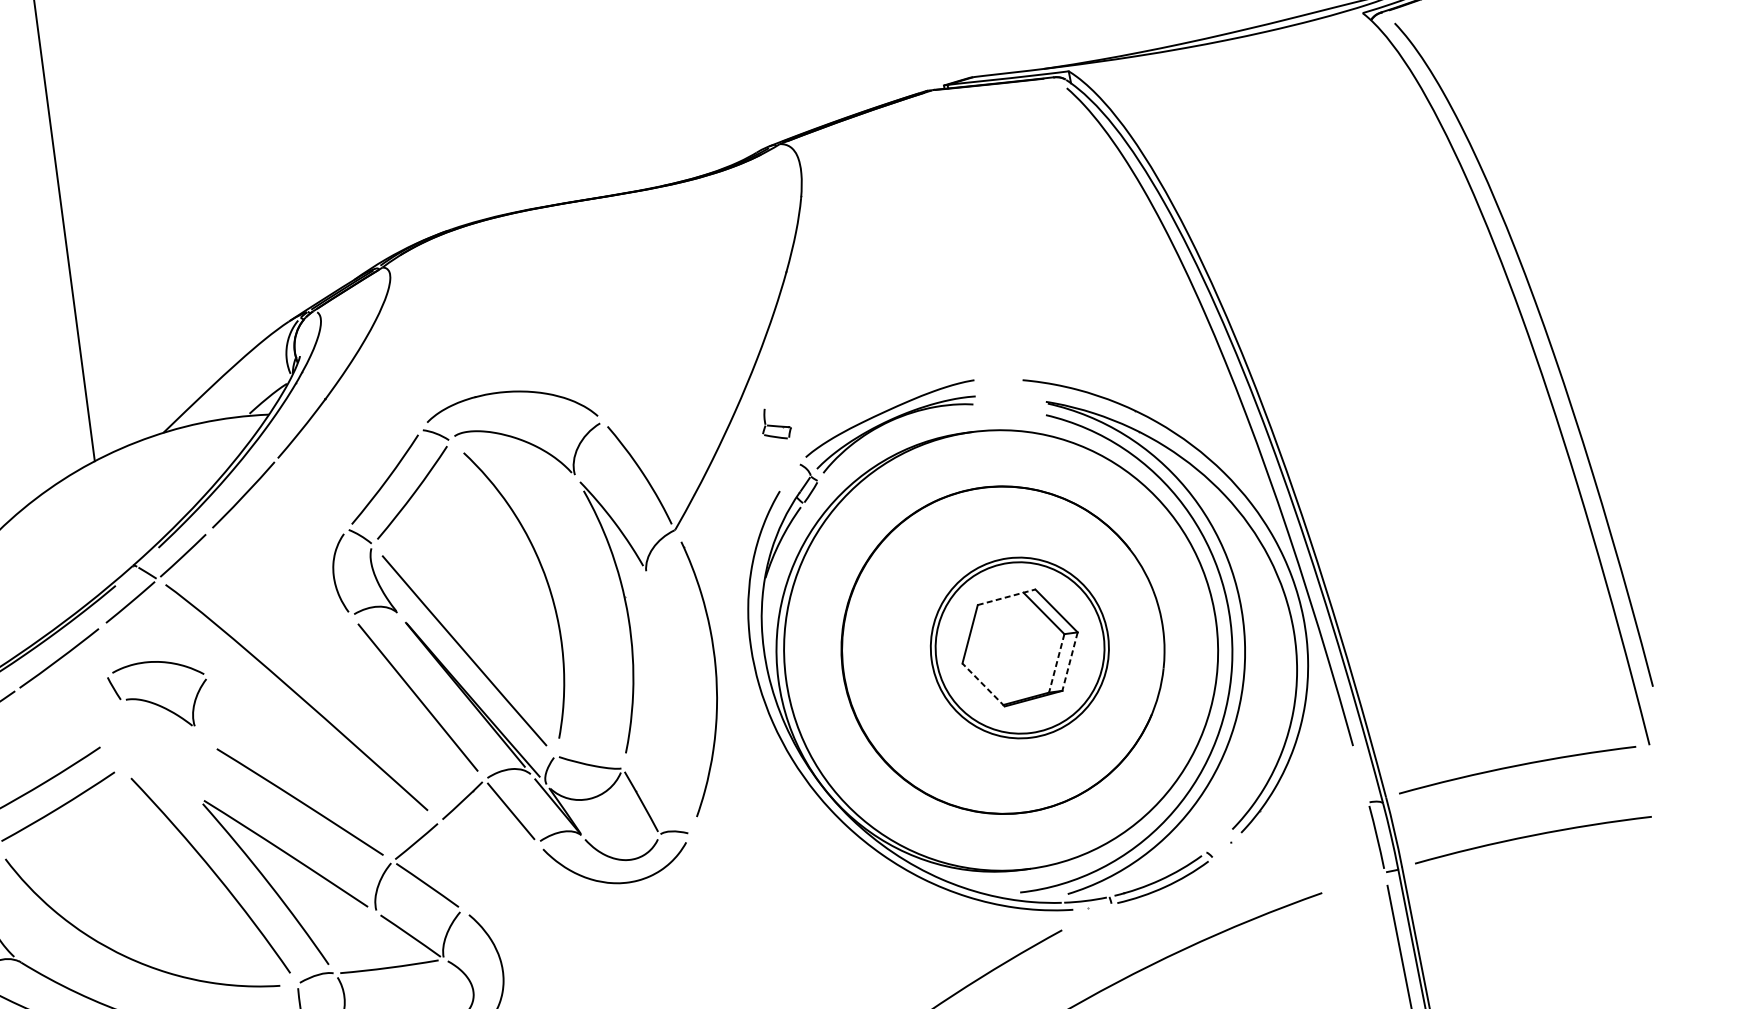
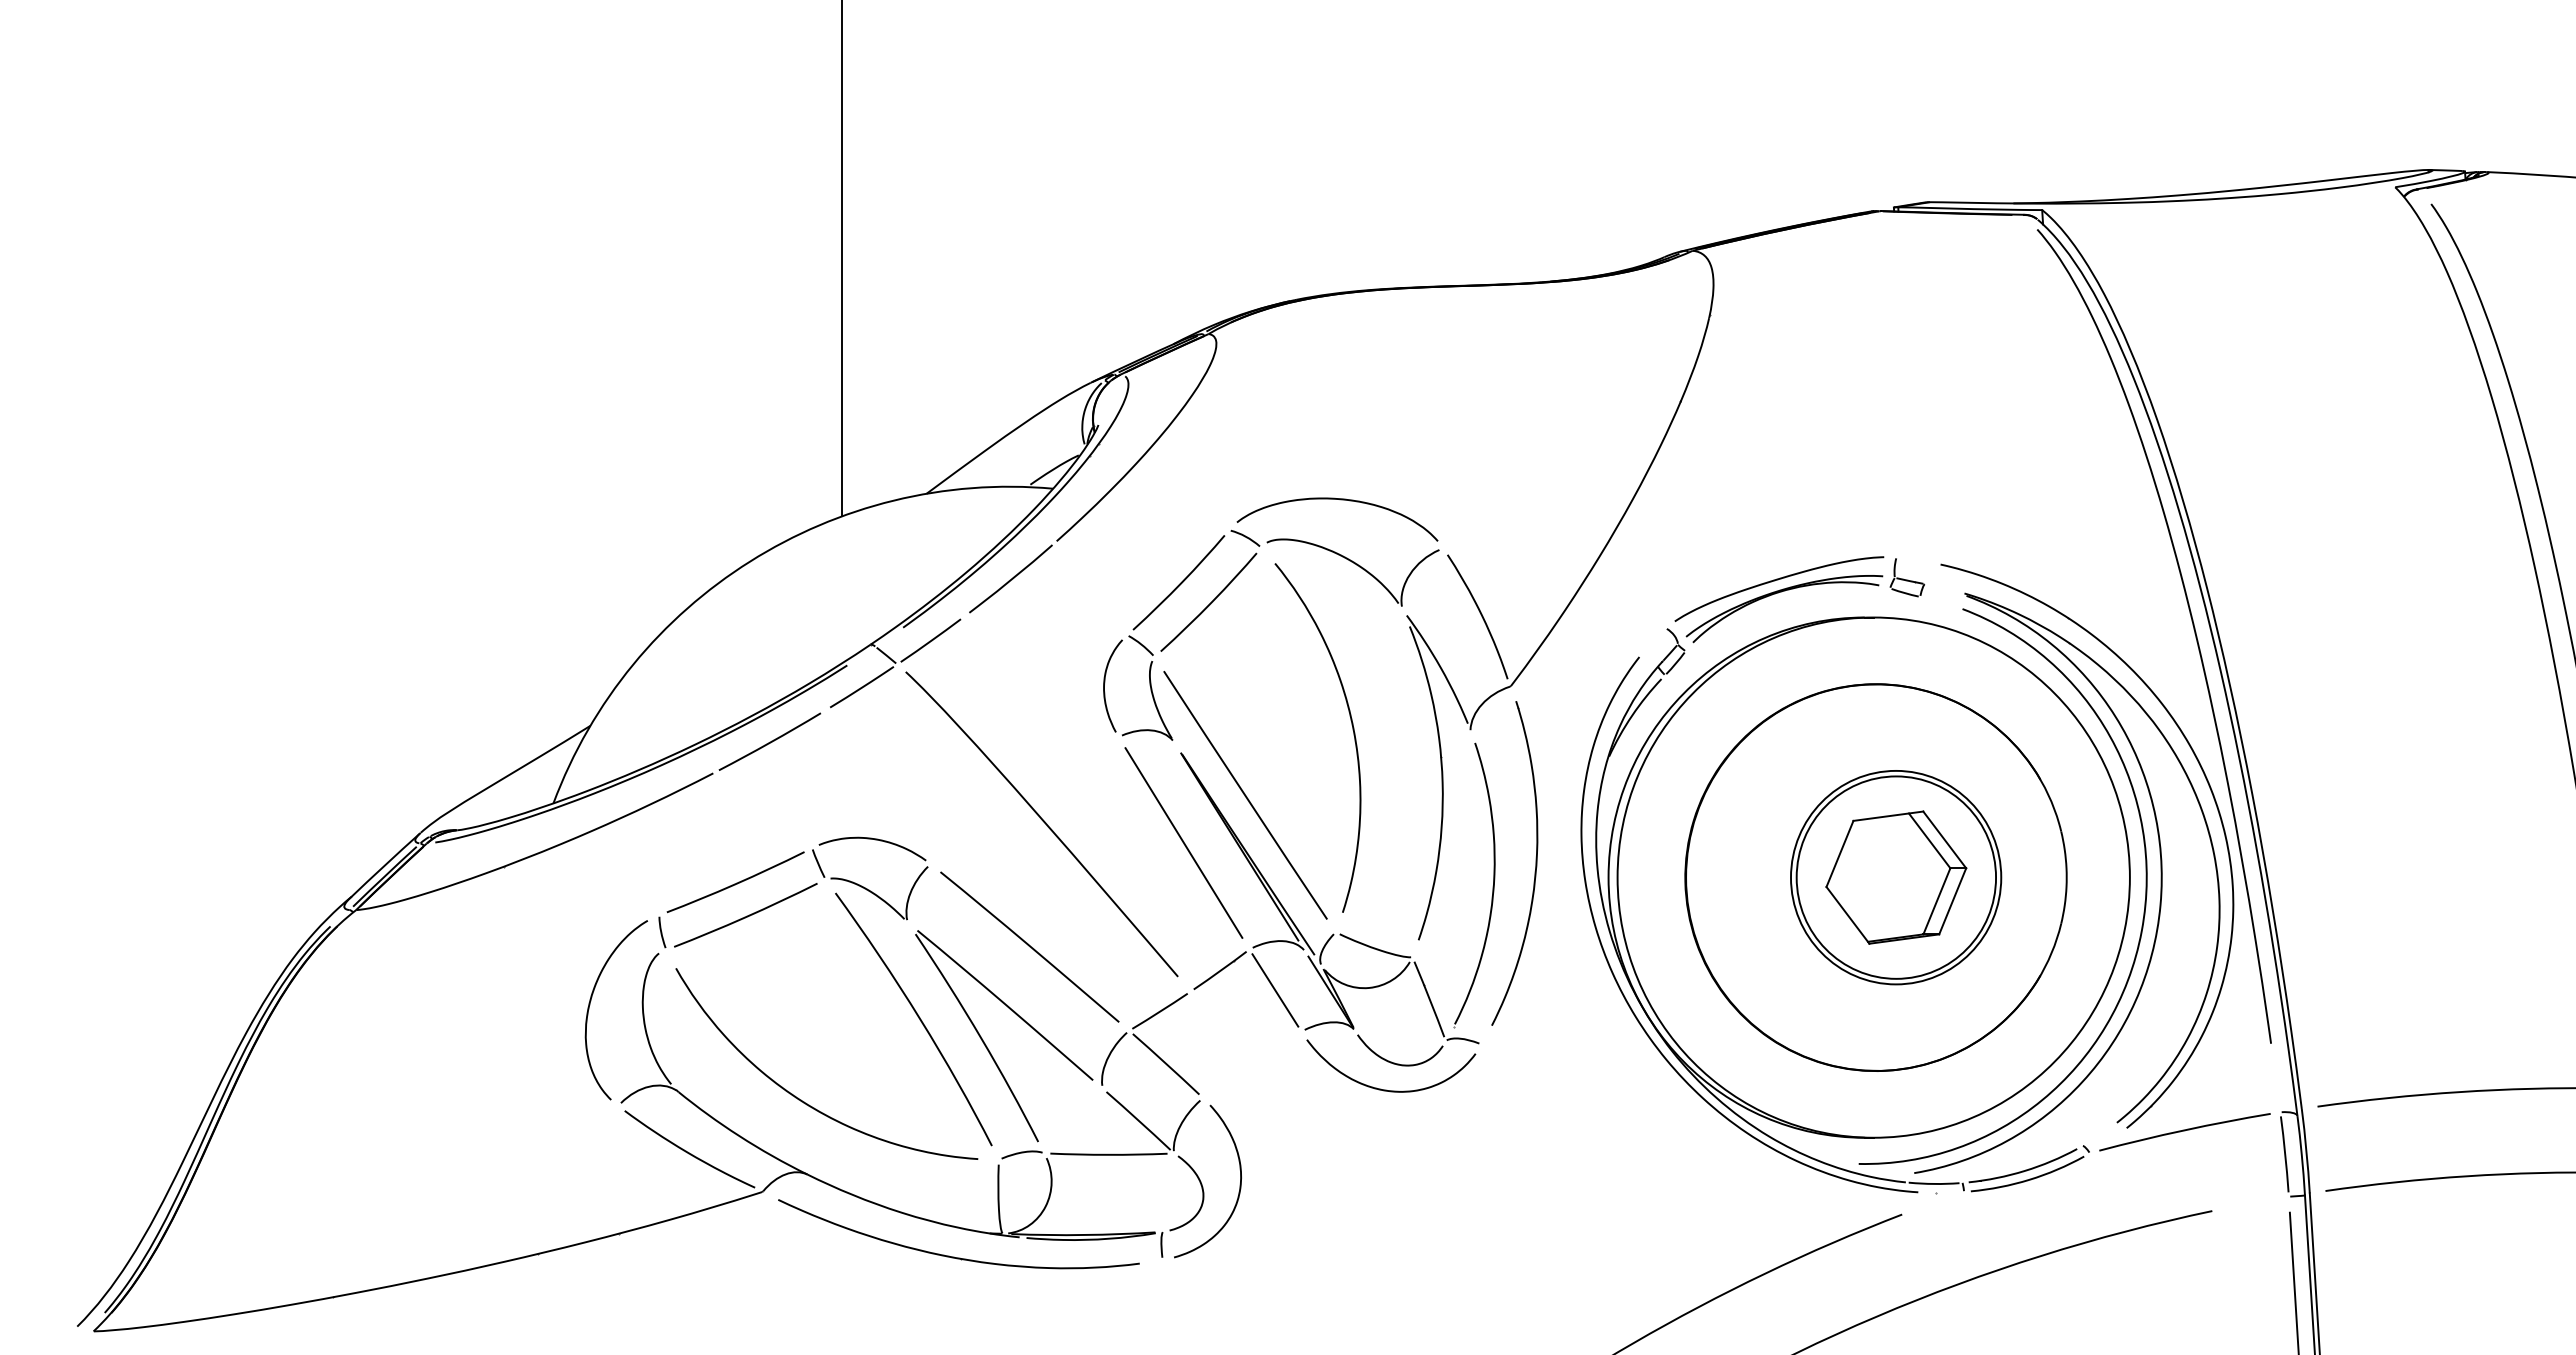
part: (776, 423) -> (1907, 577), moved
line: (1006, 597) -> (1888, 816), dashed -> solid
line: (1069, 661) -> (1952, 901), dashed -> solid
line: (1056, 663) -> (1936, 901), dashed -> solid
line: (983, 685) -> (1847, 915), dashed -> solid
part: (681, 700) -> (1492, 886), added
part: (156, 703) -> (865, 887), moved
curve: (1290, 829) -> (2184, 1131), added

